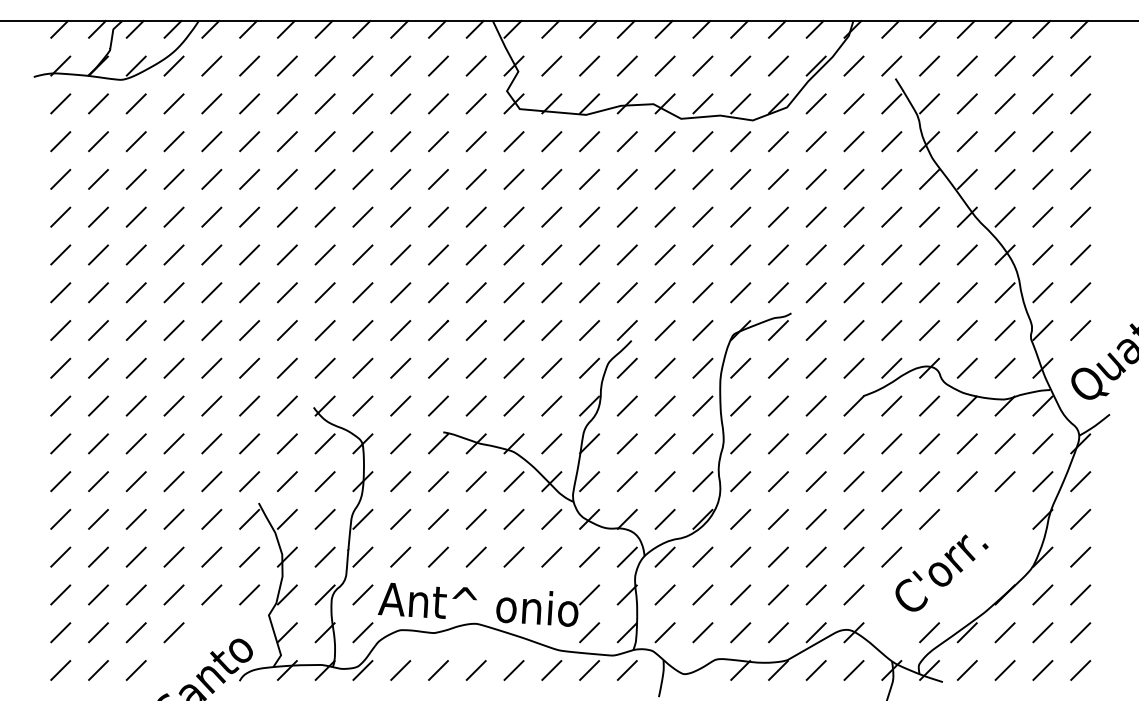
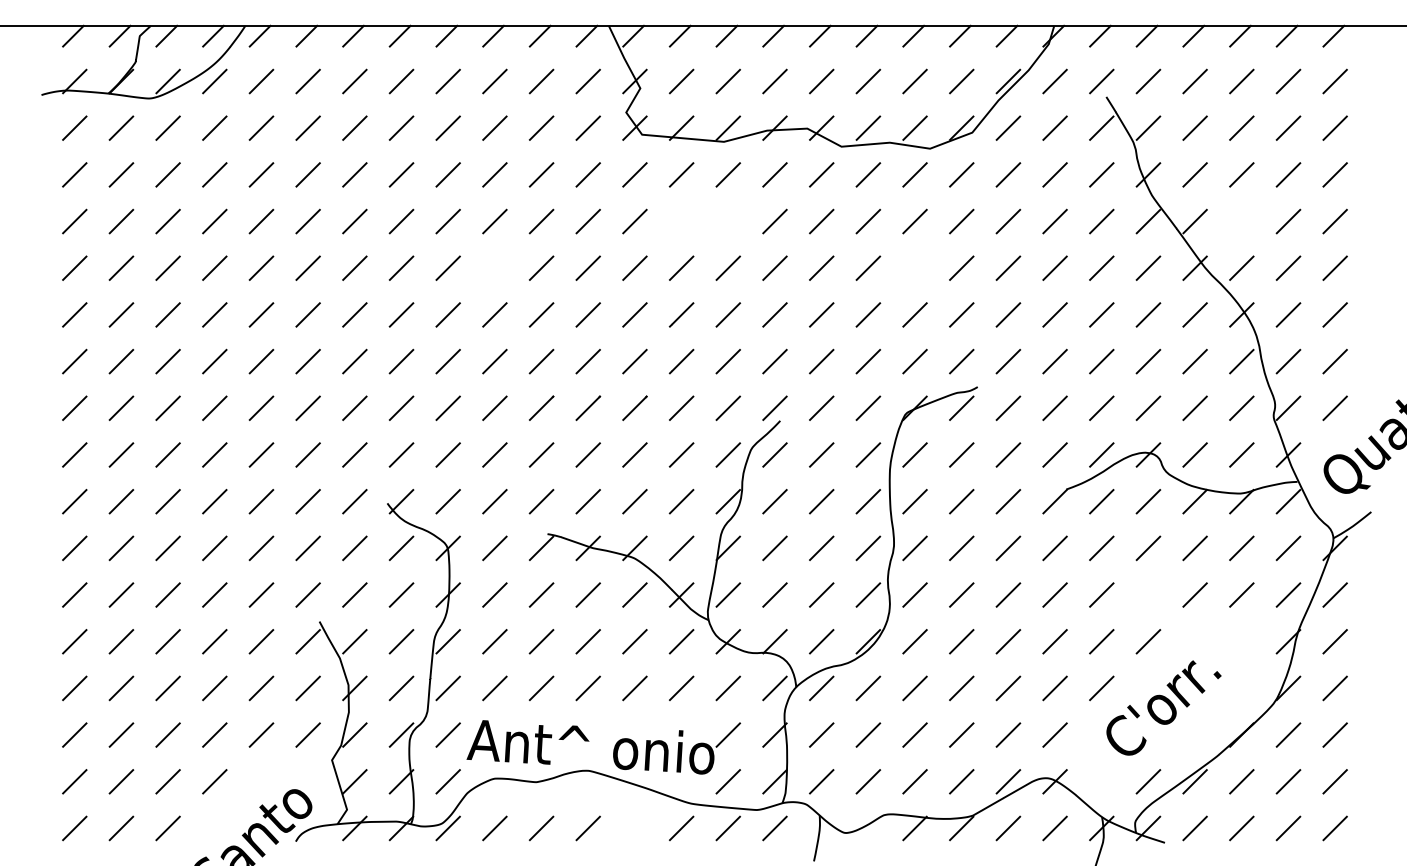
line: (551, 179) -> (681, 221), removed
line: (588, 179) -> (727, 221), removed
line: (1004, 179) -> (1241, 221), removed
line: (400, 216) -> (494, 267), removed
line: (740, 216) -> (914, 267), removed
line: (929, 481) -> (1148, 594), removed
line: (513, 670) -> (634, 828), removed

